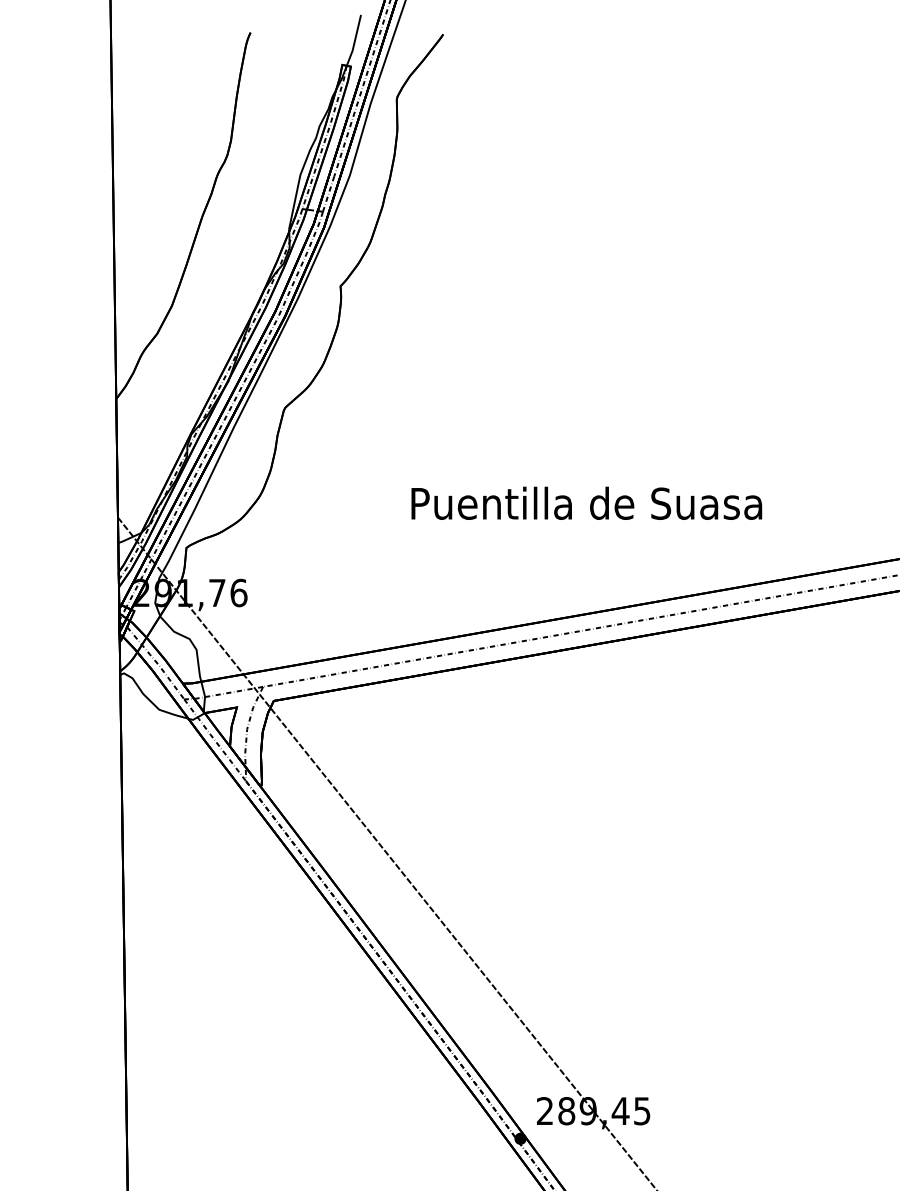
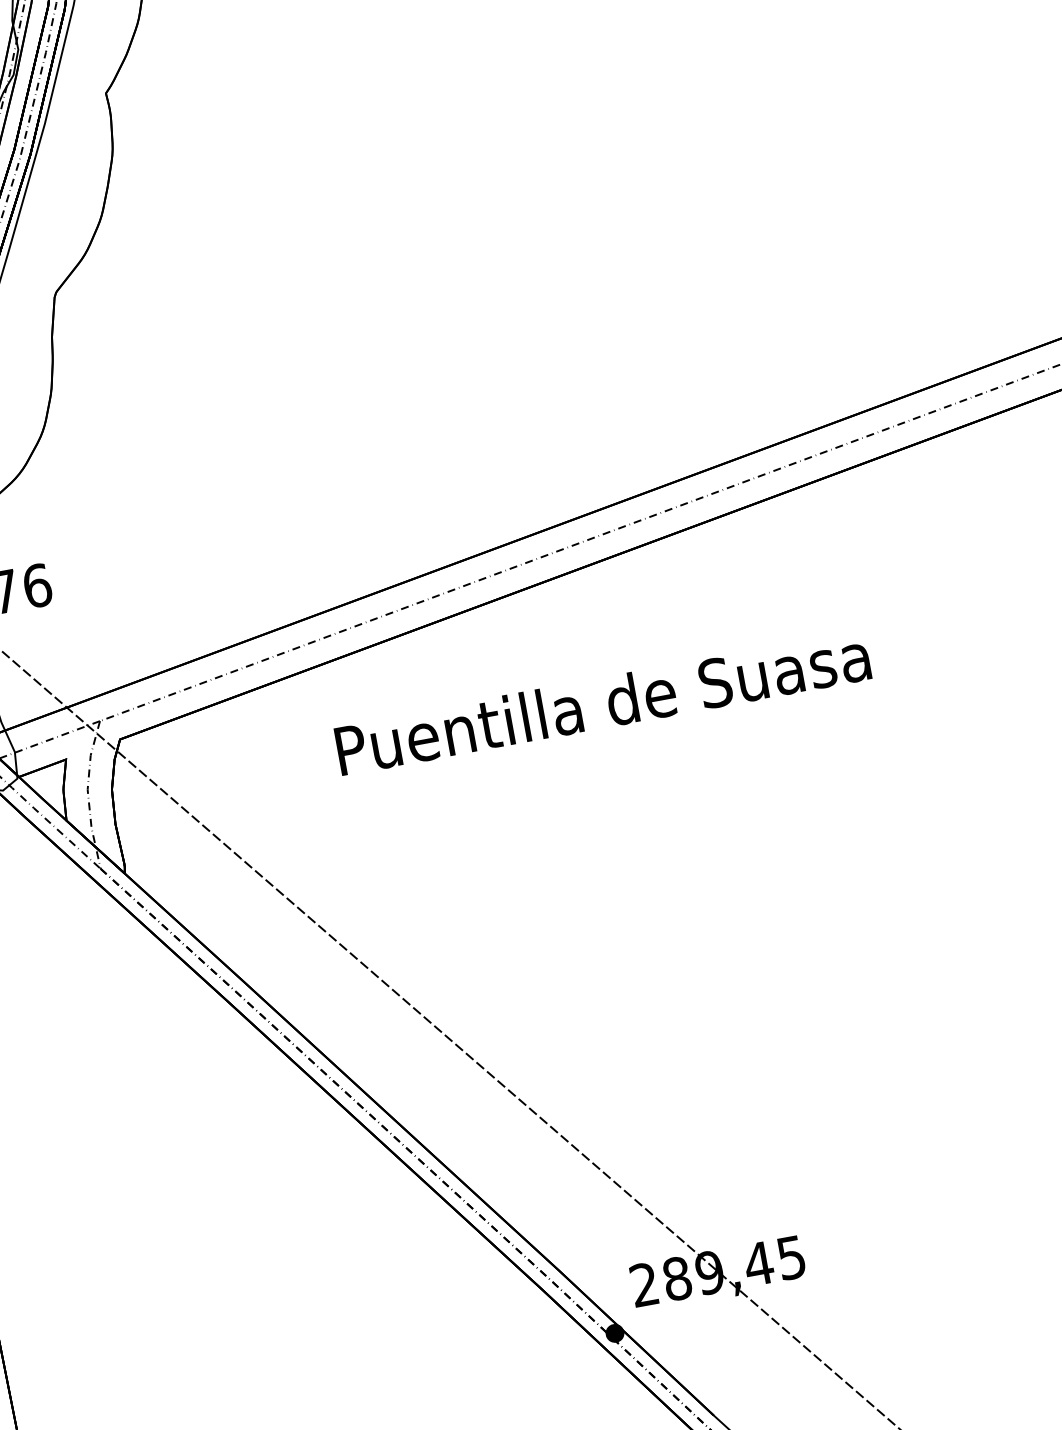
text: (586, 502) -> (602, 701), moved

